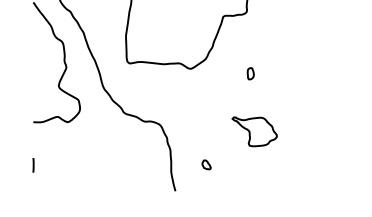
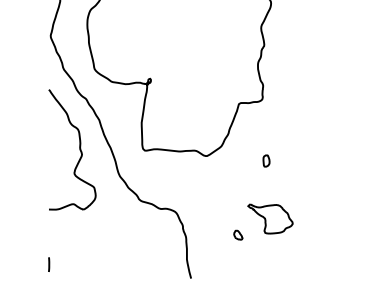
part: (206, 164) -> (238, 234), moved
line: (33, 165) -> (49, 264), moved

